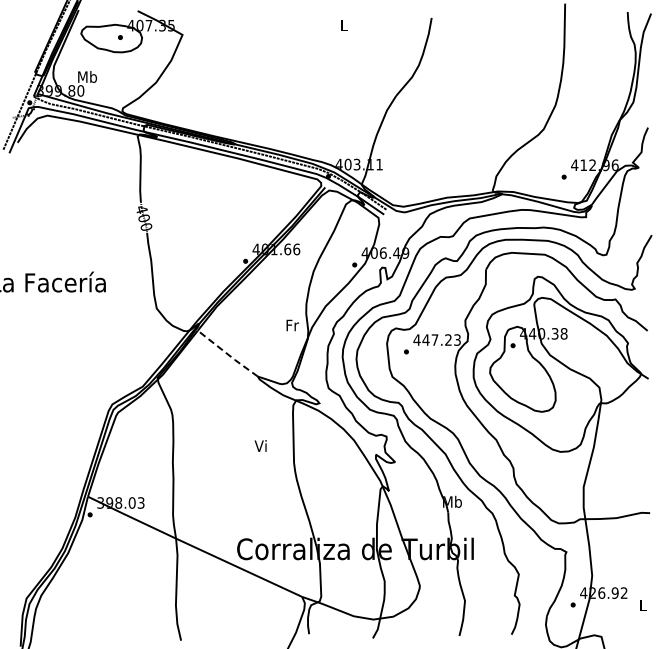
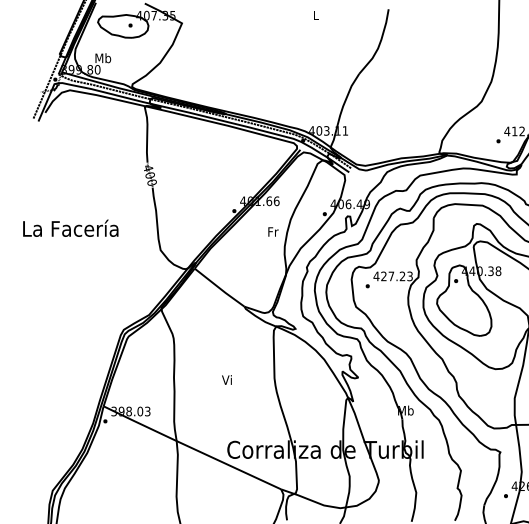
text: (292, 325) -> (273, 231), moved
text: (425, 339) -> (383, 275), 447.23 -> 427.23
line: (228, 354) -> (220, 288), dashed -> solid
text: (260, 445) -> (226, 379), moved

